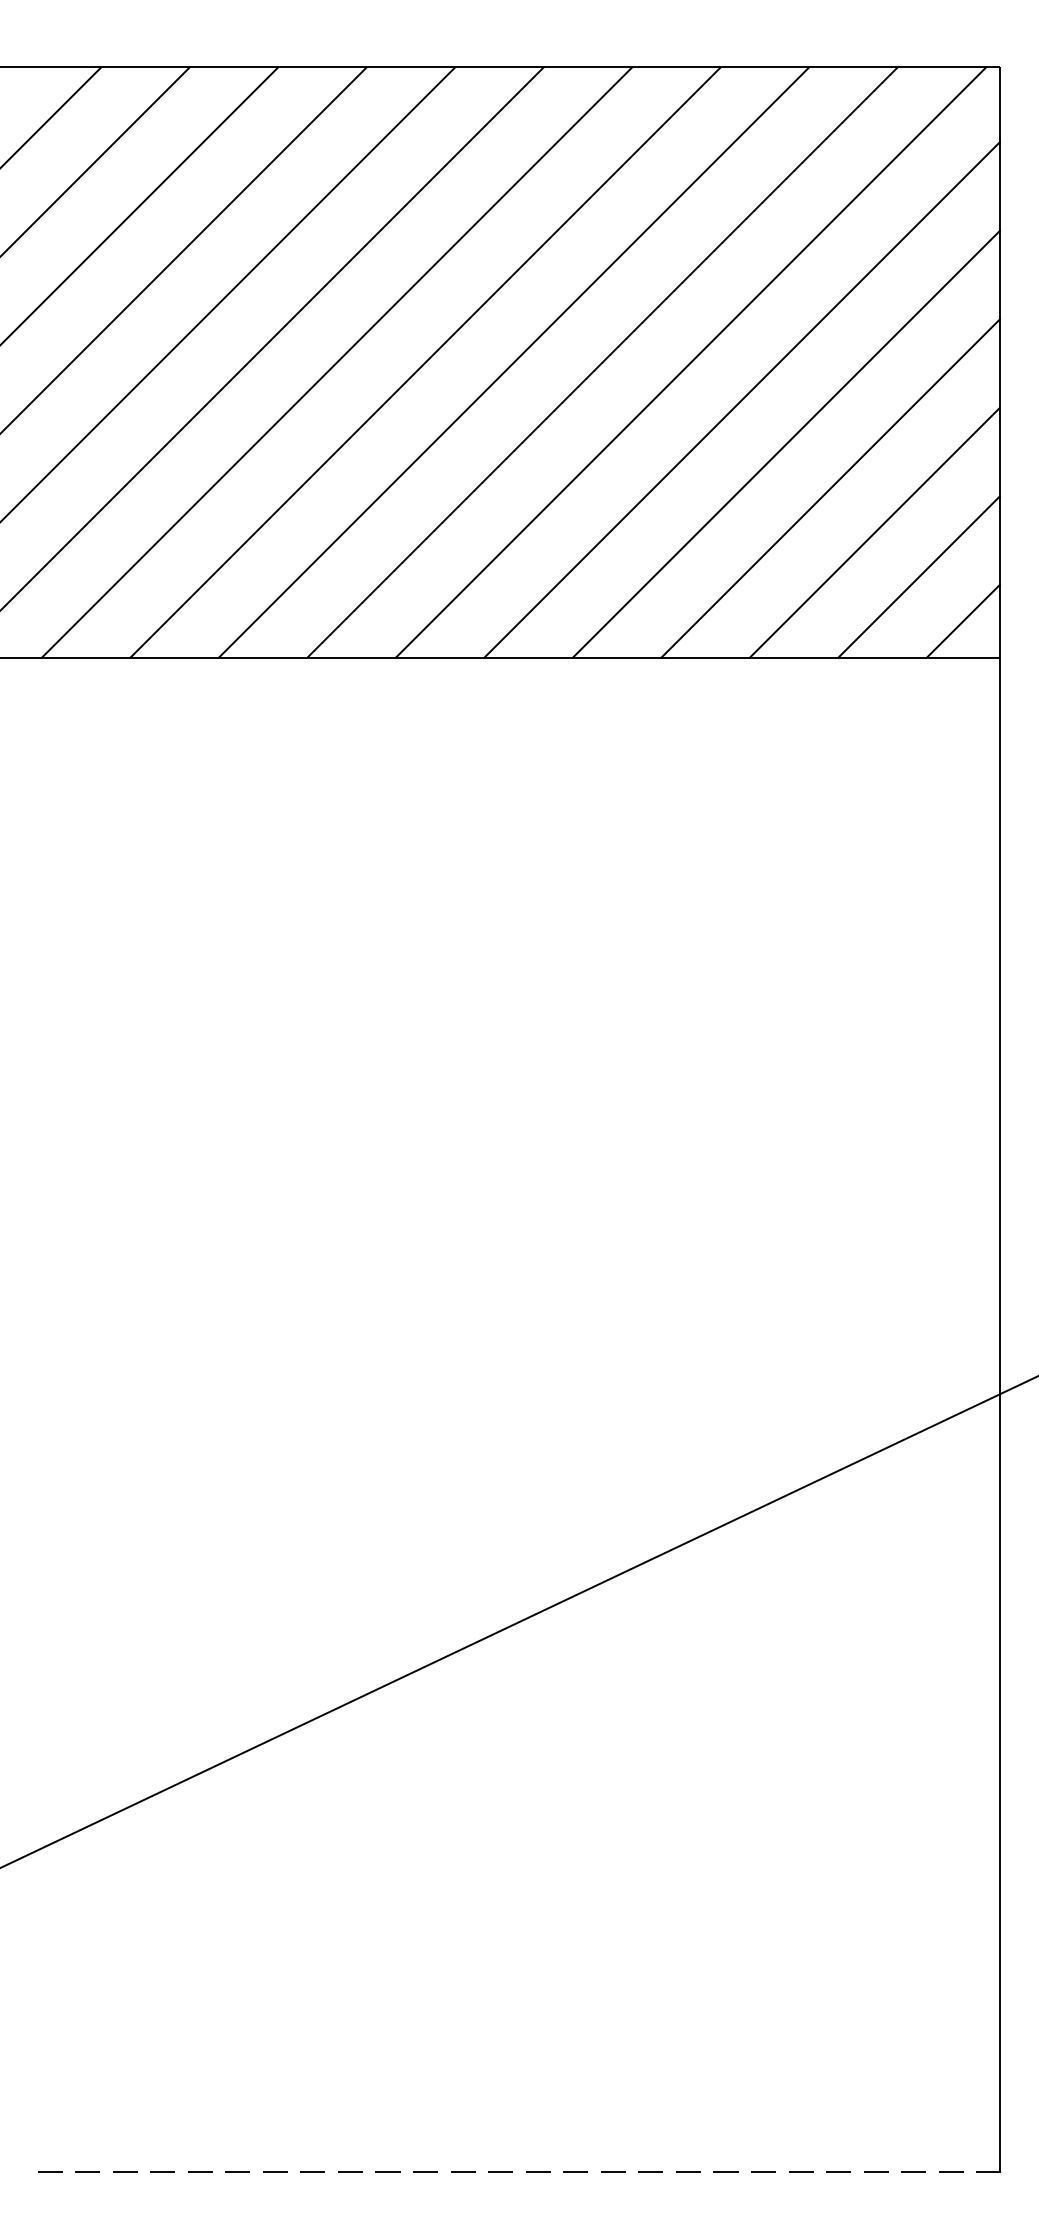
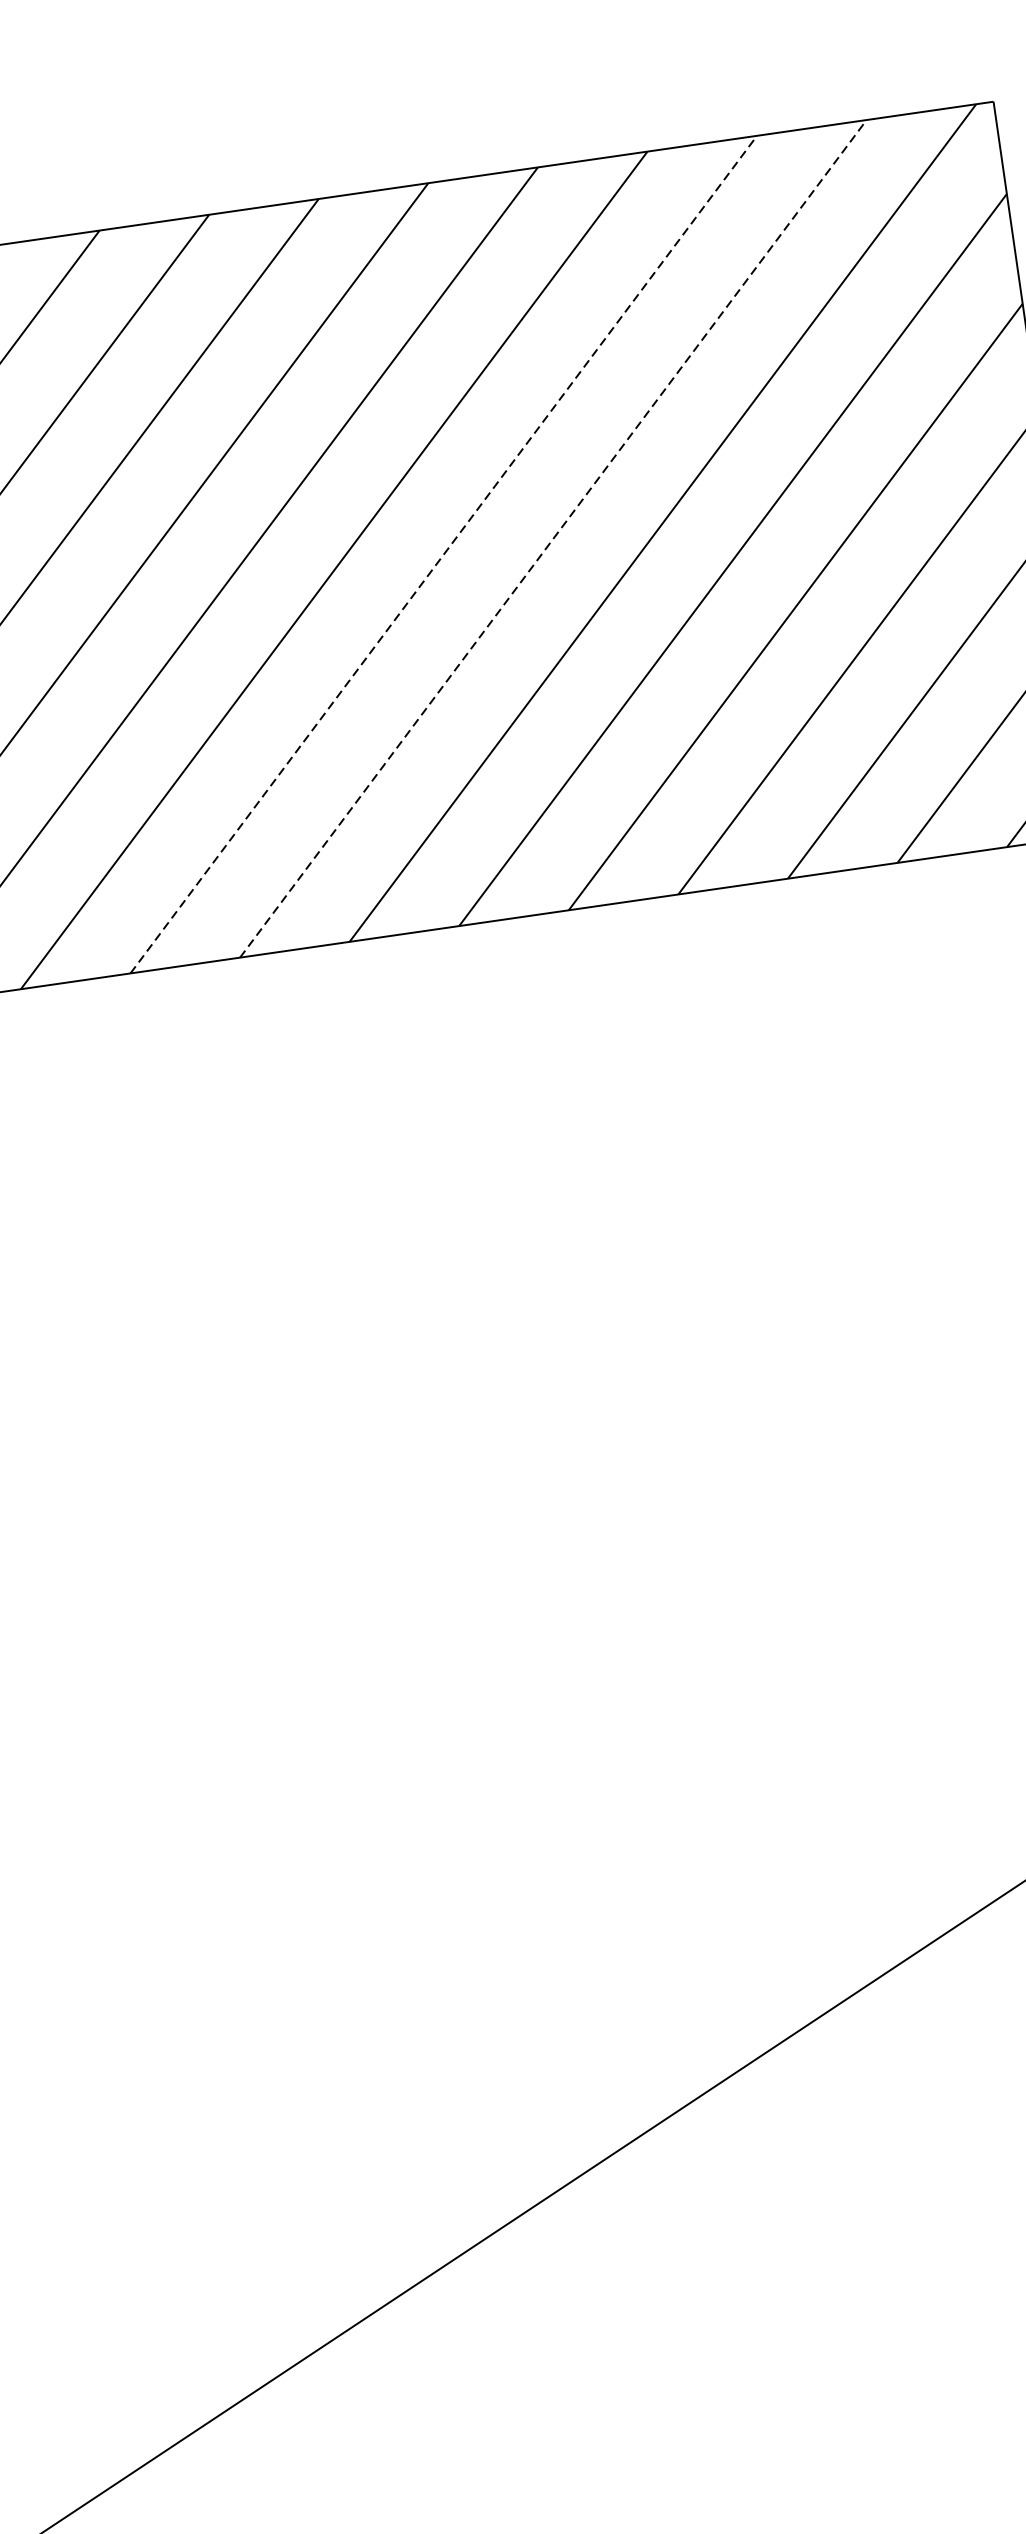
line: (514, 362) -> (444, 554), solid -> dashed
line: (602, 362) -> (553, 538), solid -> dashed

